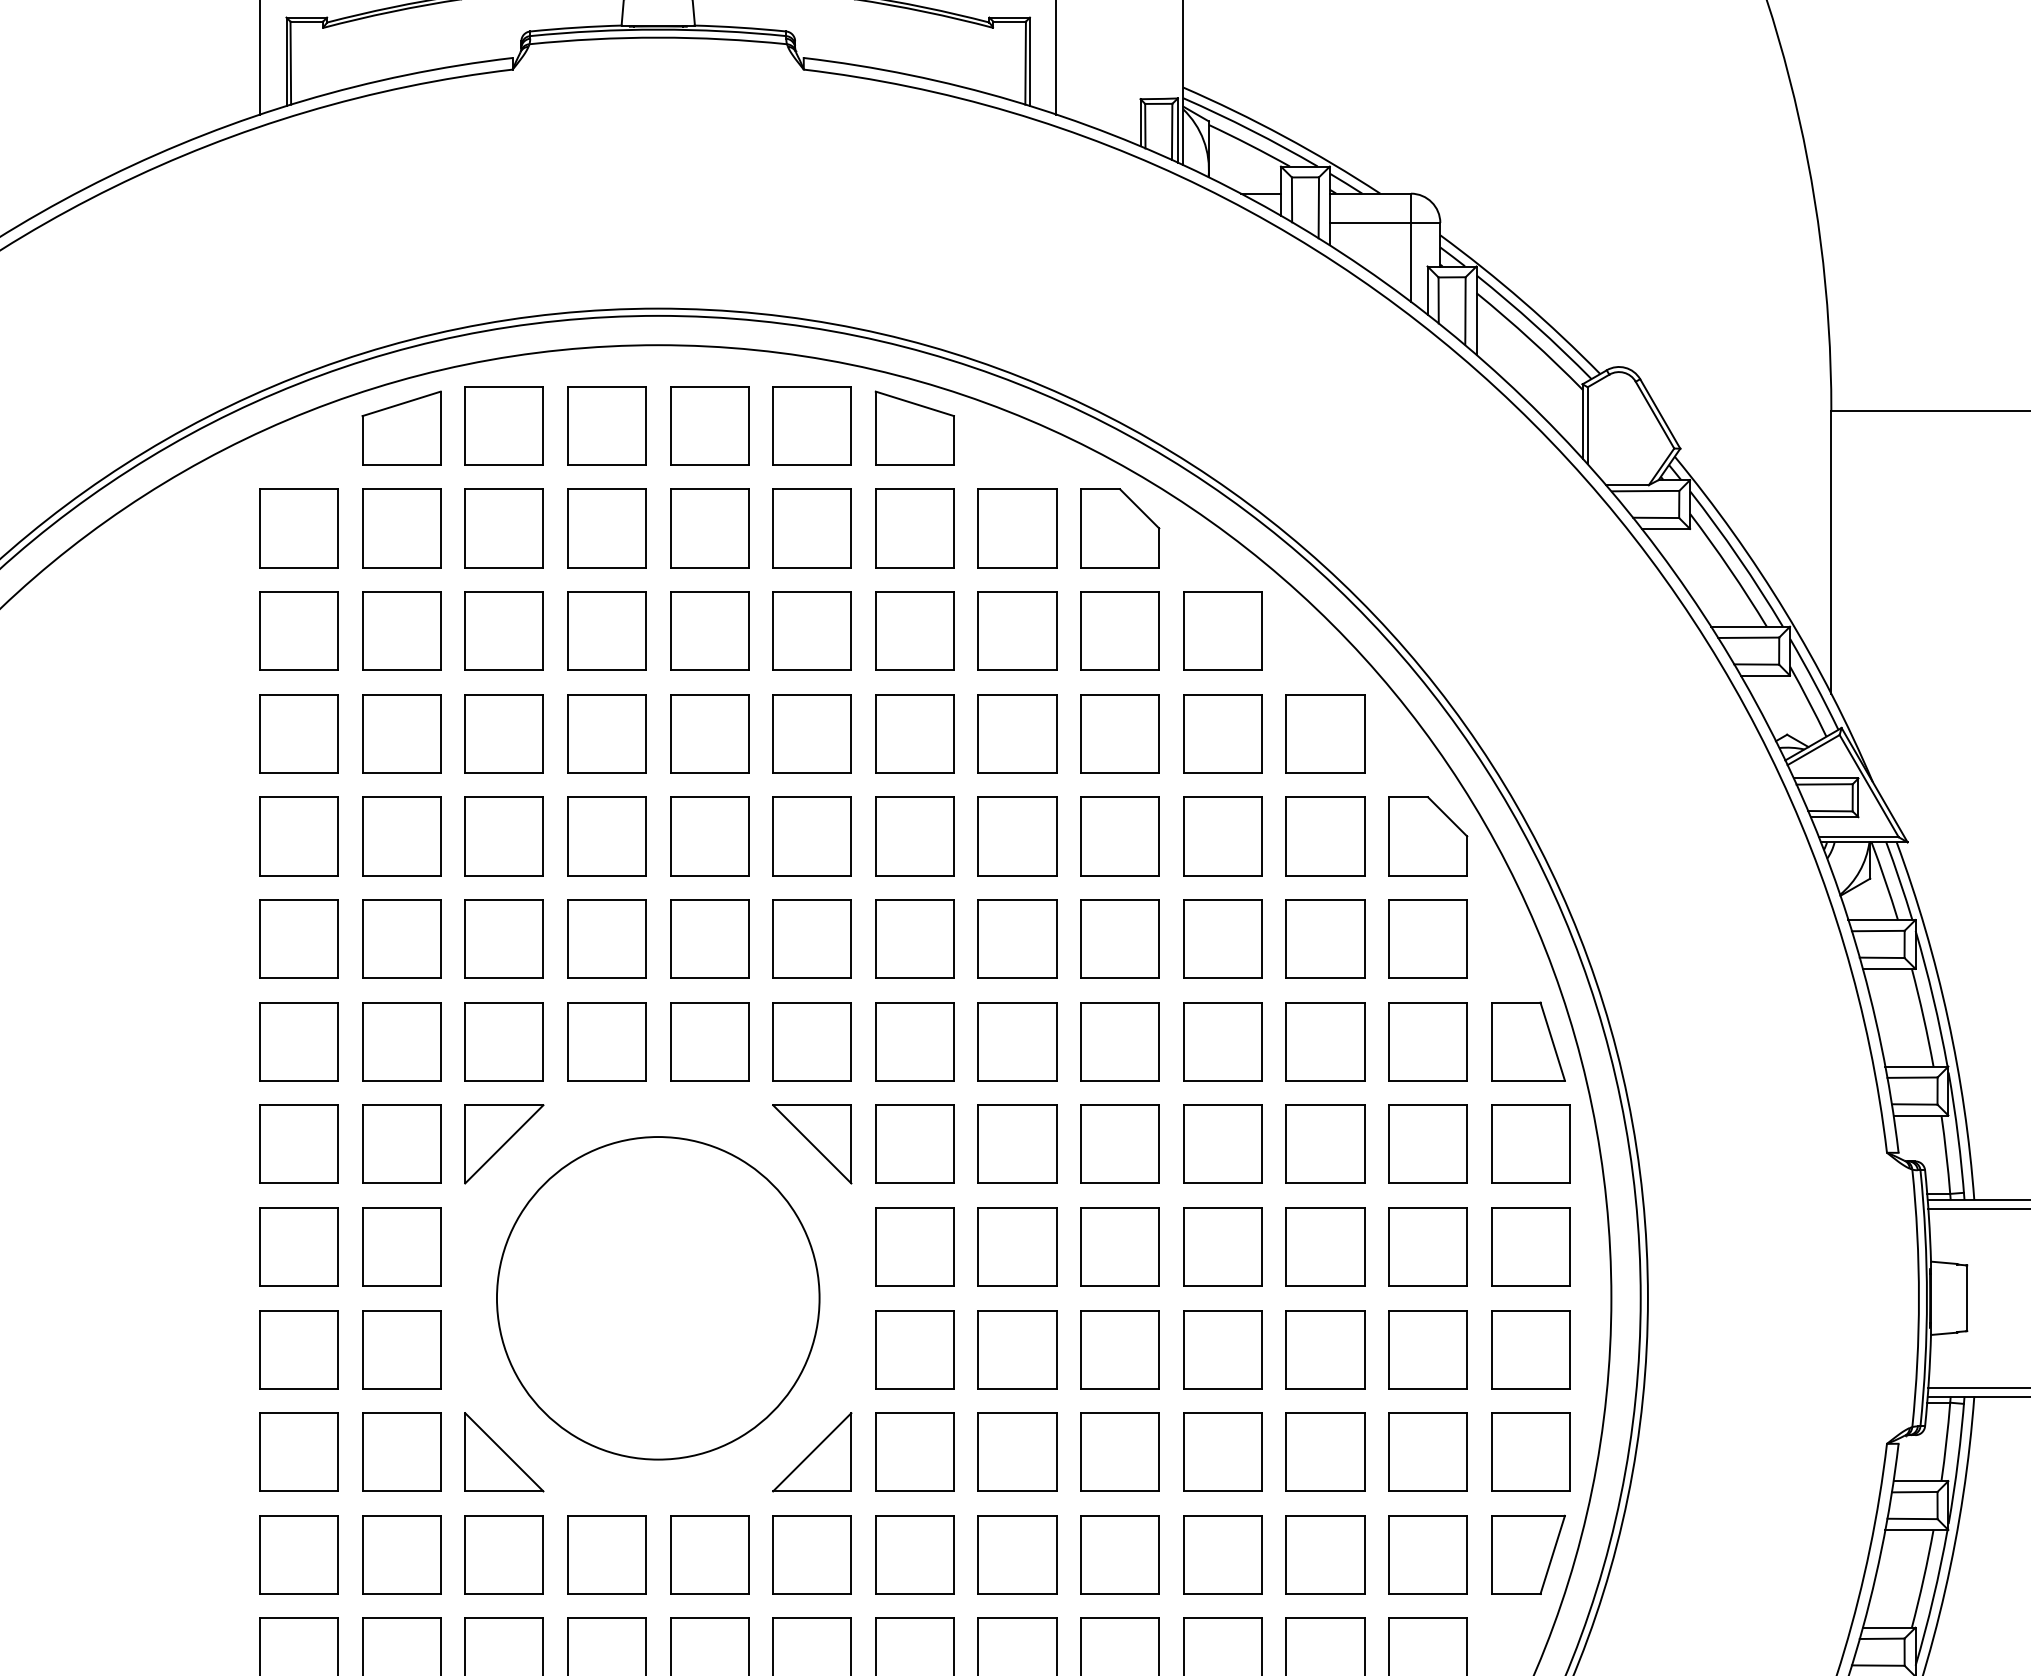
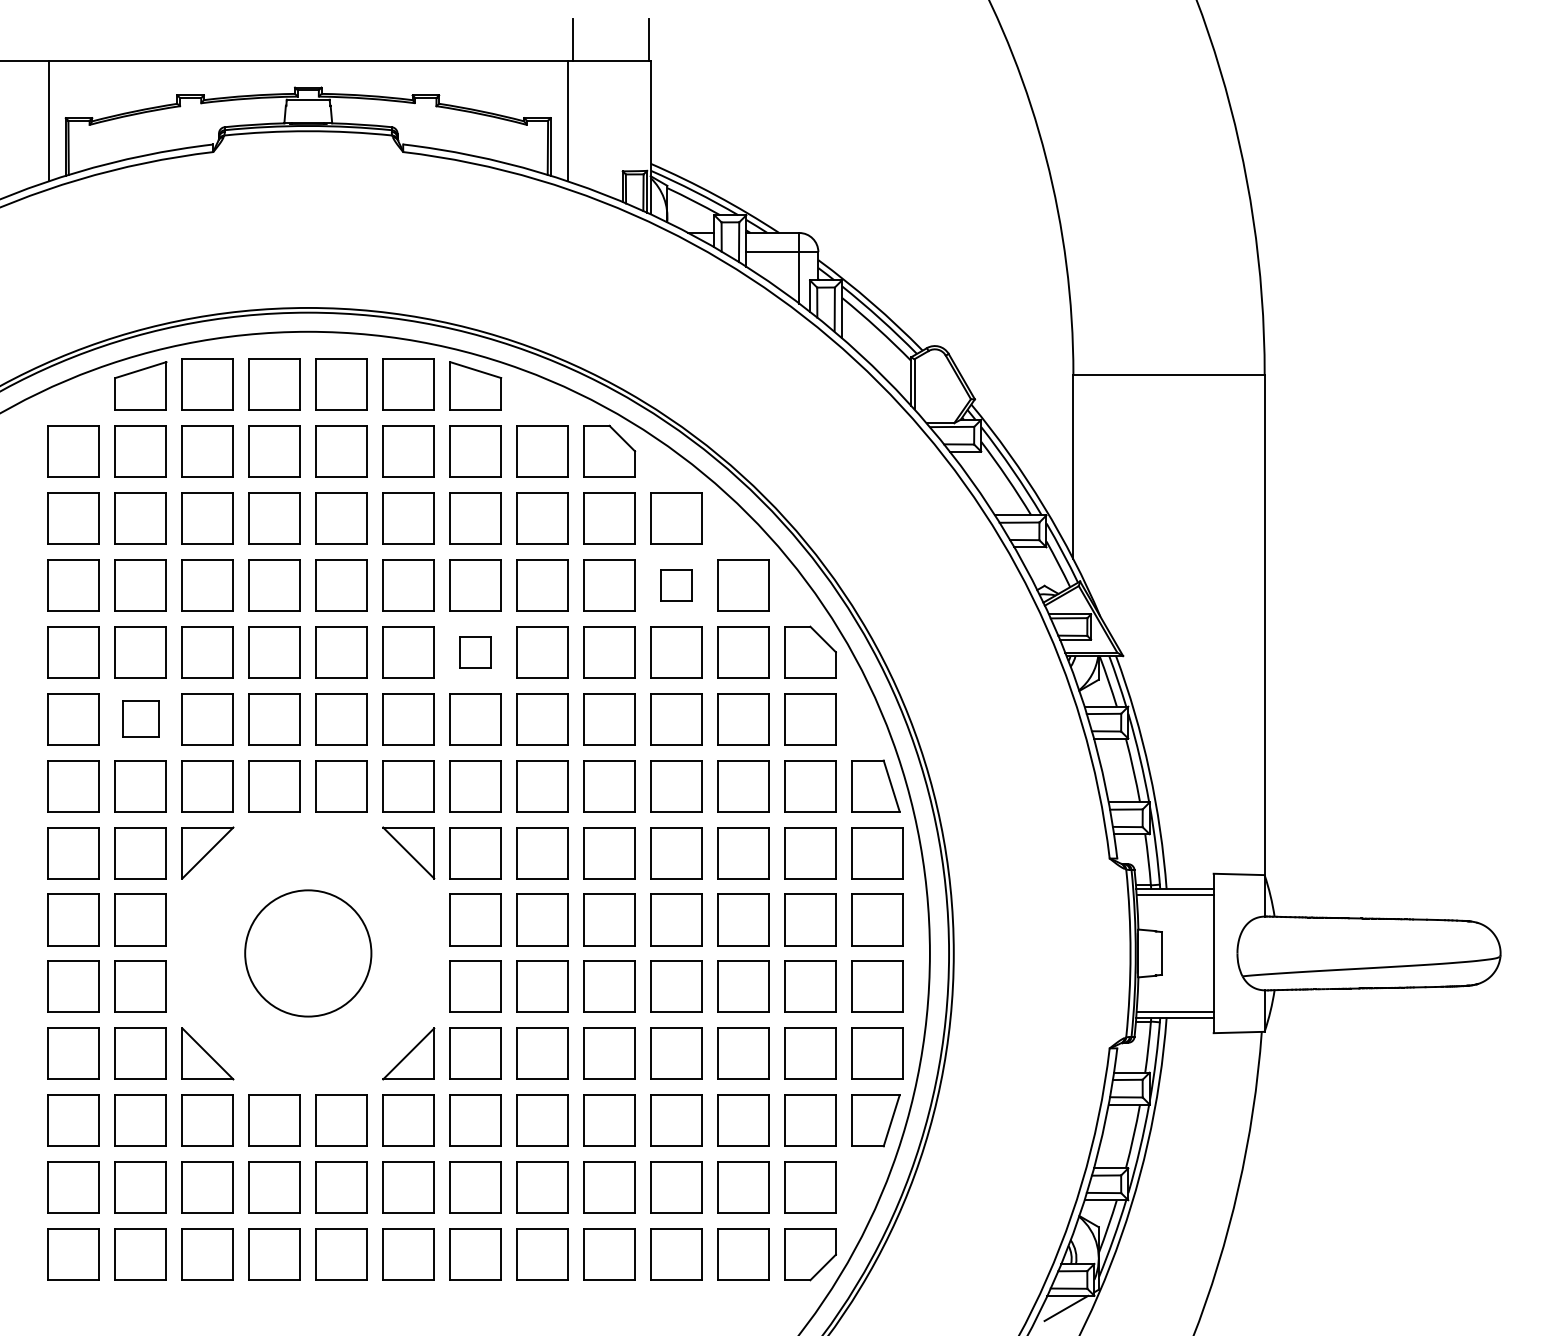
part: (1222, 734) -> (676, 585), size x0.6
part: (914, 836) -> (475, 652), size x0.6
part: (401, 939) -> (140, 719), size x0.7
circle: (658, 1298) -> (308, 953), size x0.6

